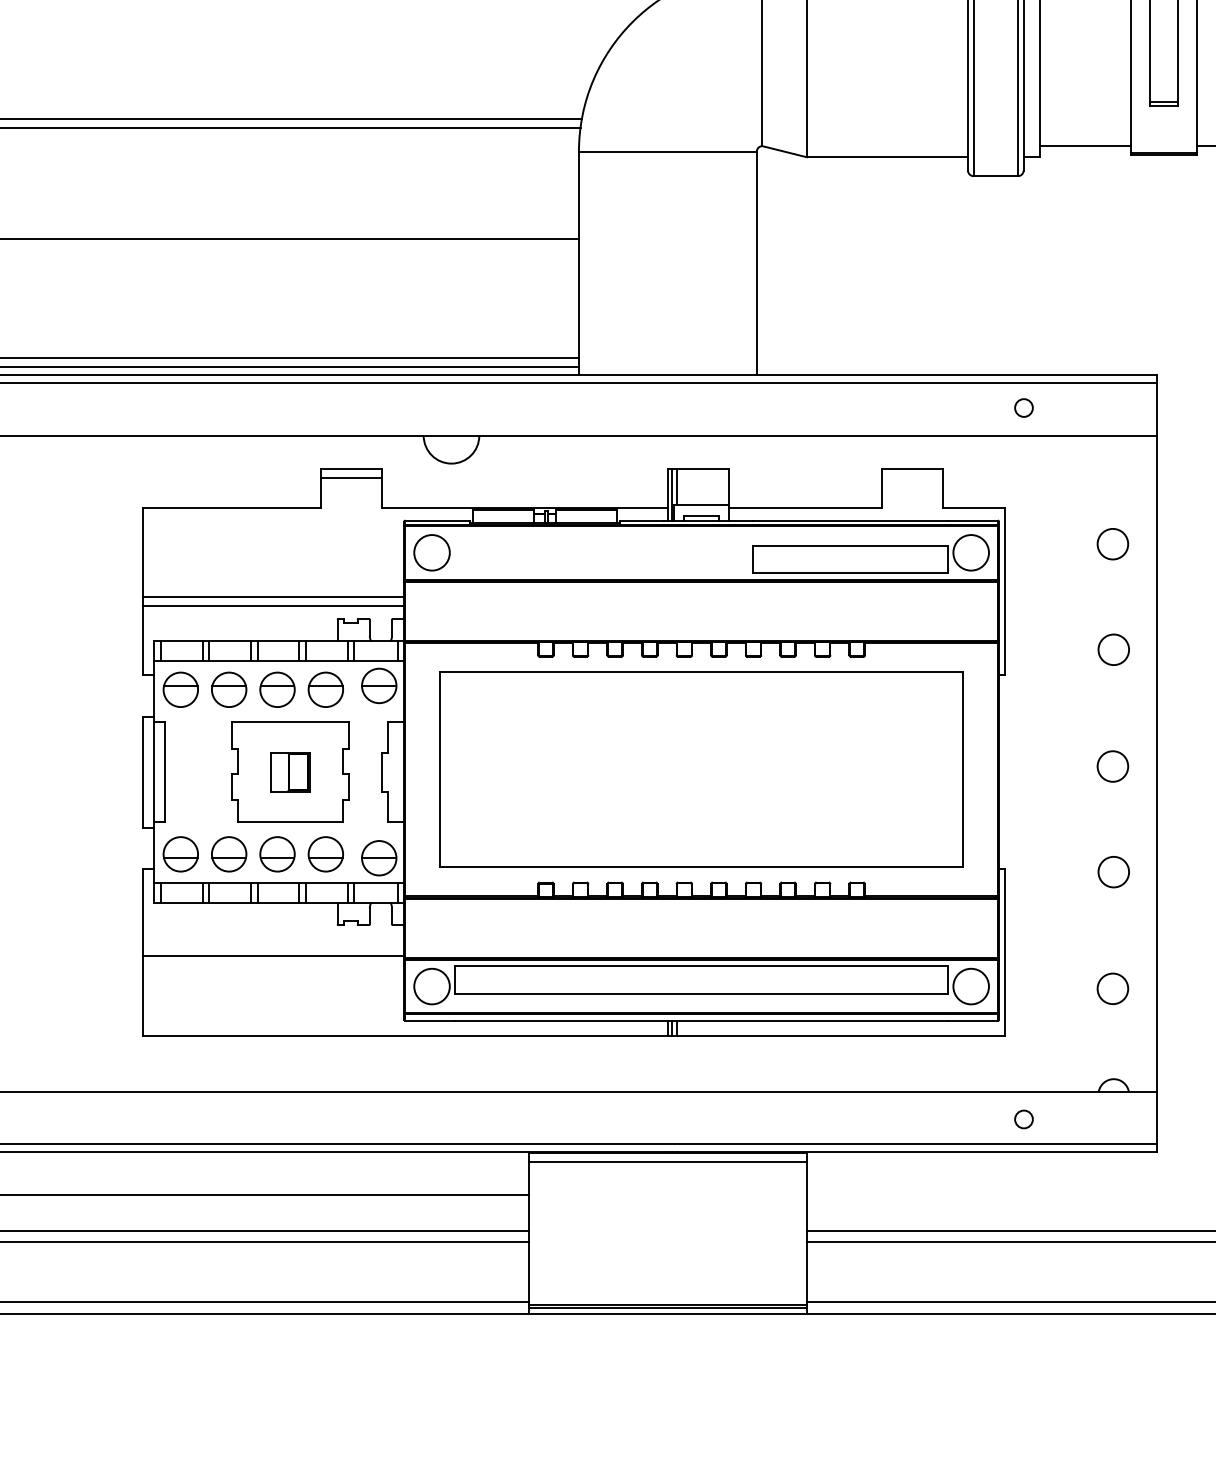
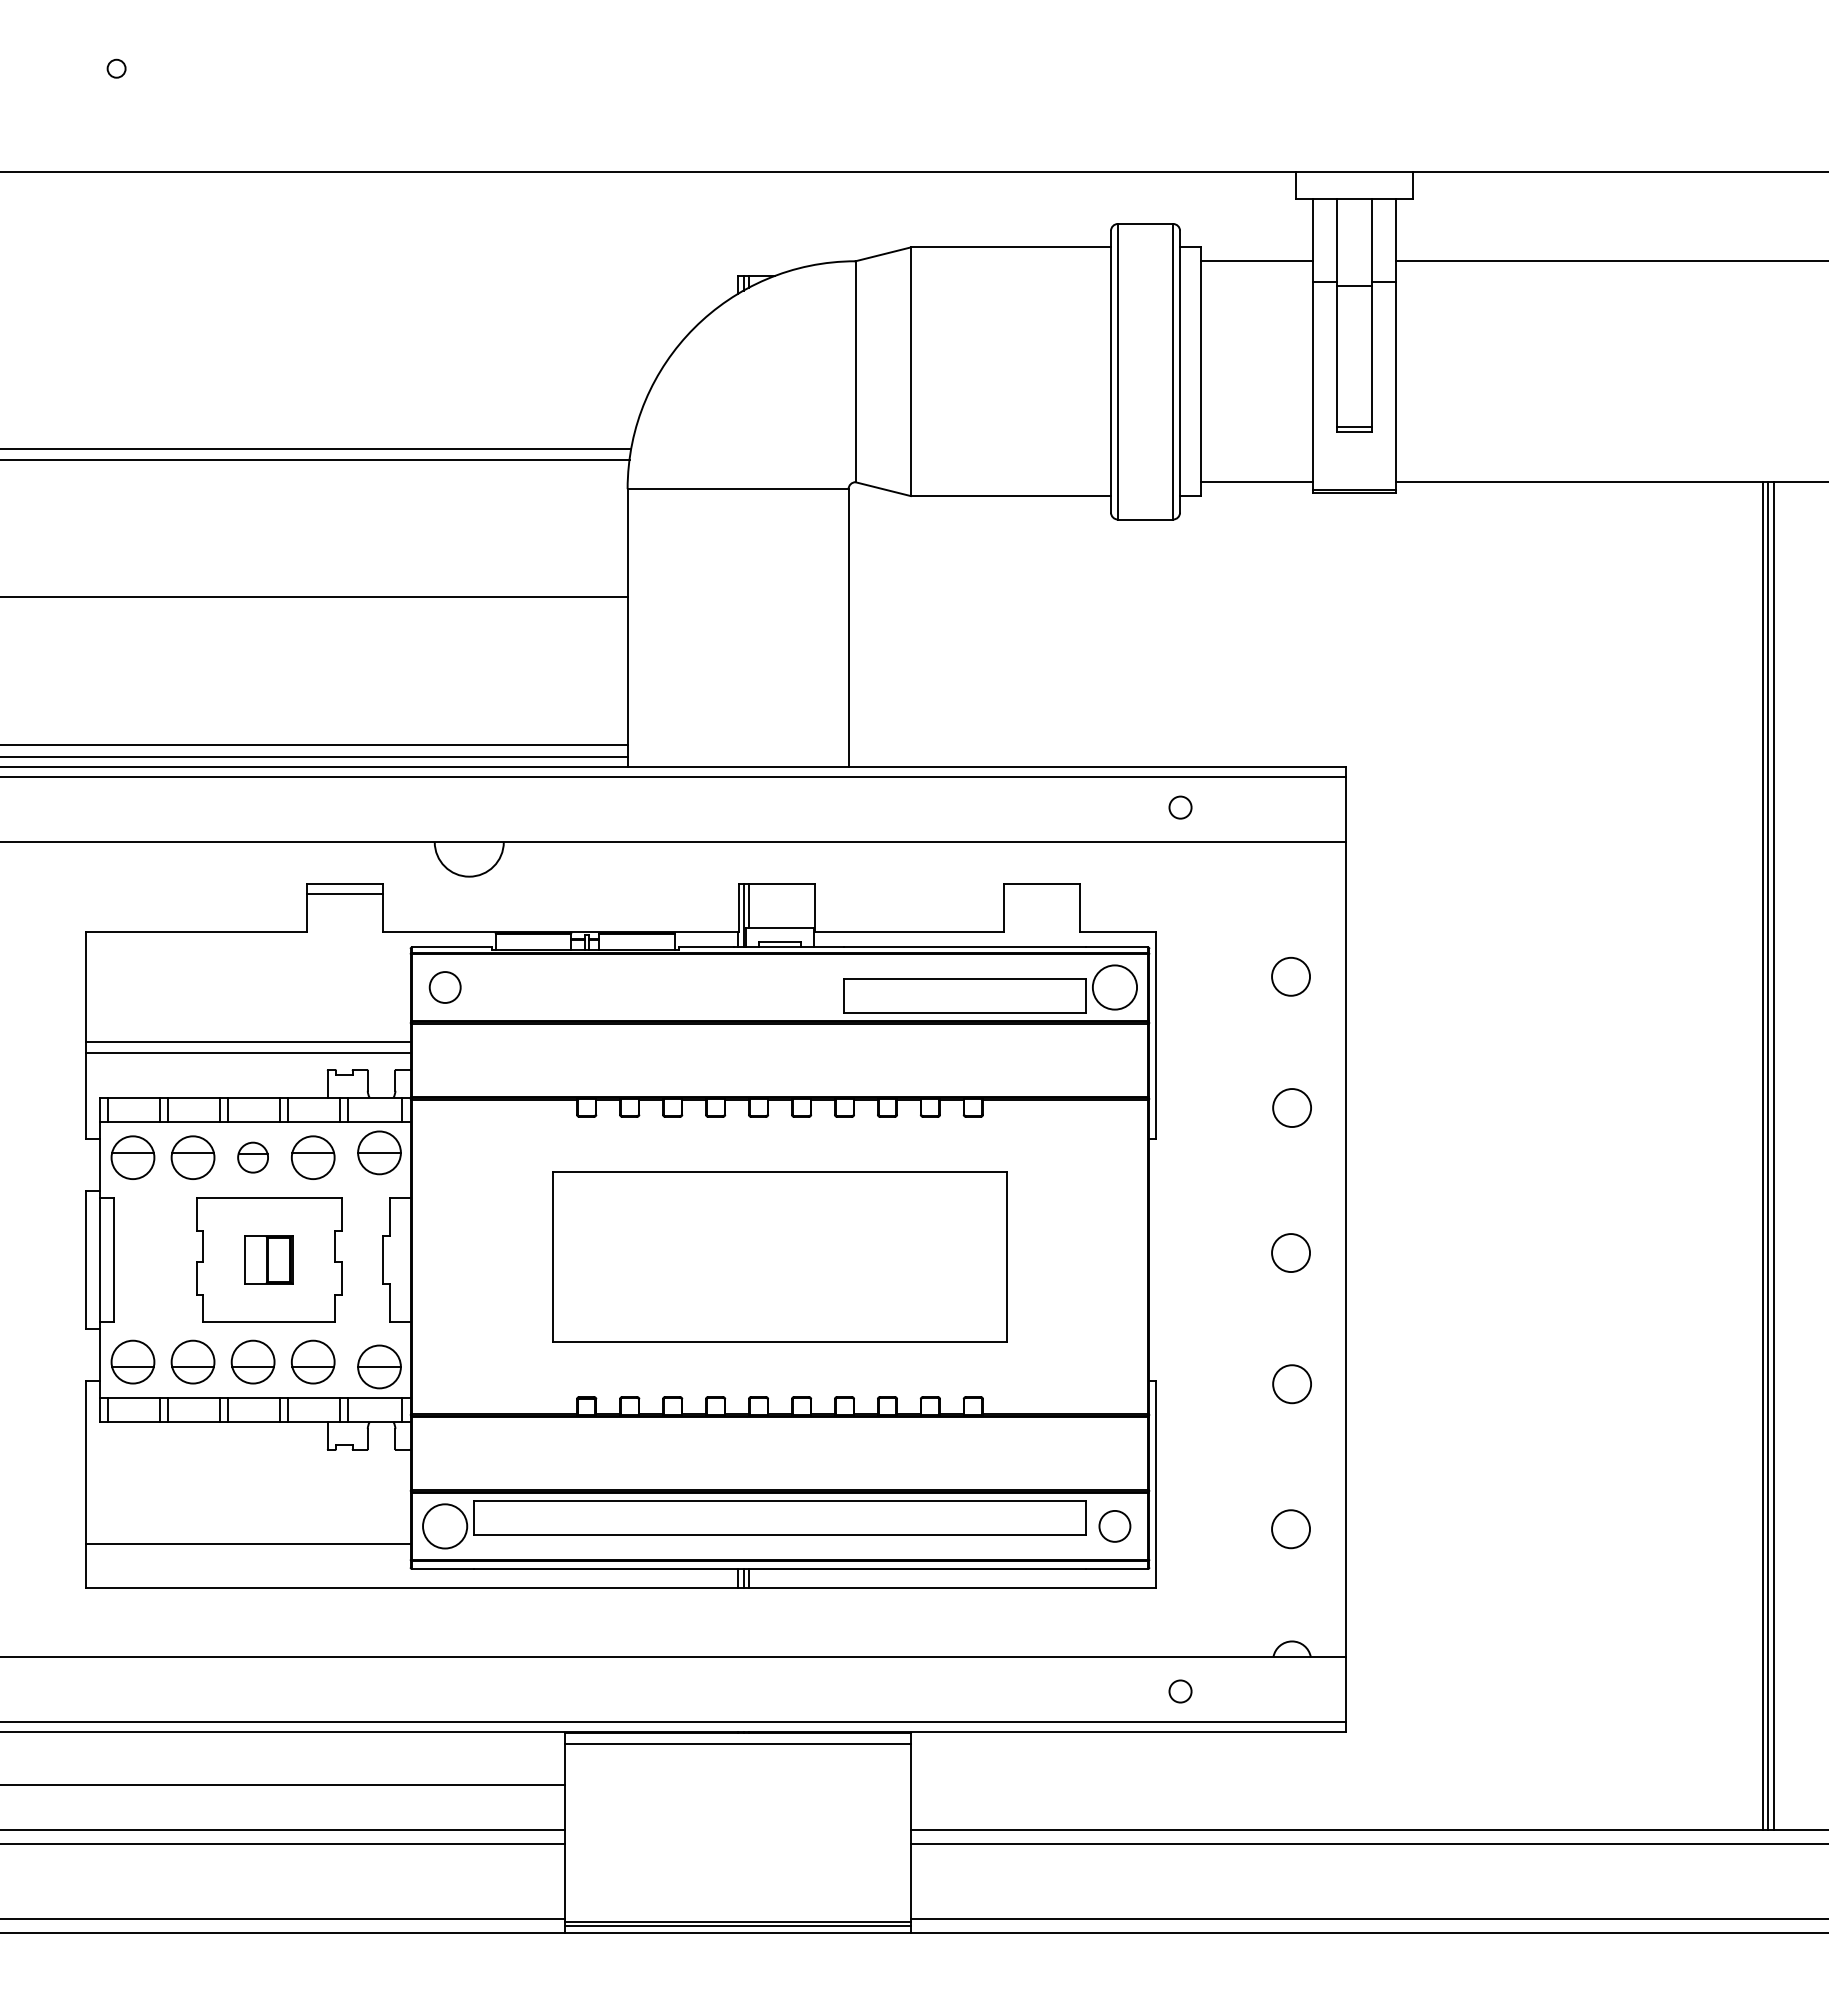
circle: (432, 552) -> (445, 987), size x0.7
part: (277, 689) -> (252, 1157), size x0.7
part: (701, 769) -> (779, 1256), size x0.7
line: (273, 955) -> (248, 1543), moved
circle: (970, 986) -> (1114, 1526), size x0.7

